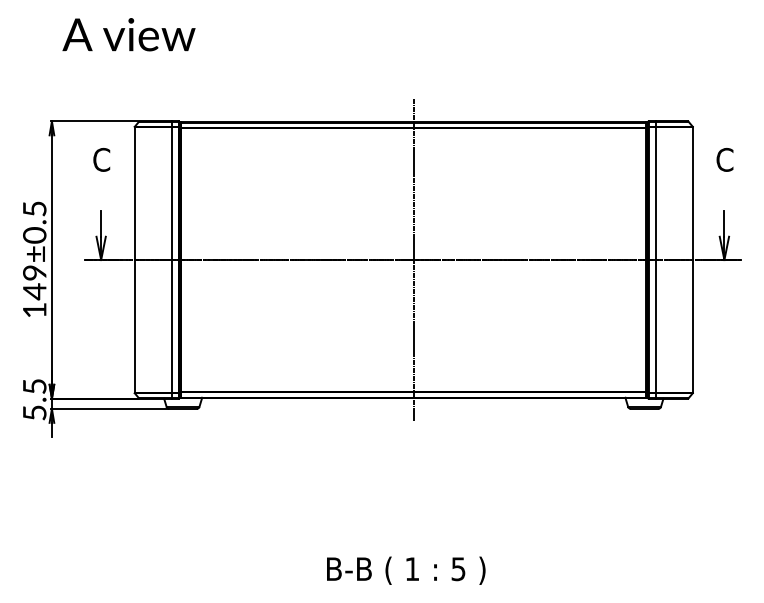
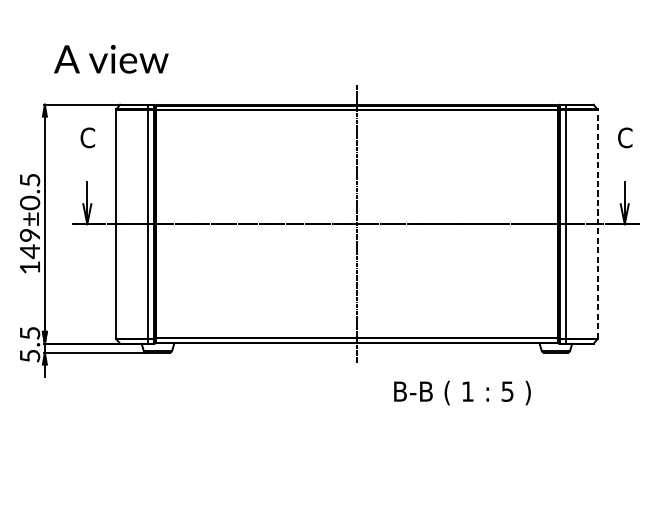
text: (128, 34) -> (110, 59), moved
line: (692, 260) -> (597, 224), solid -> dashed
text: (406, 570) -> (462, 392), moved

